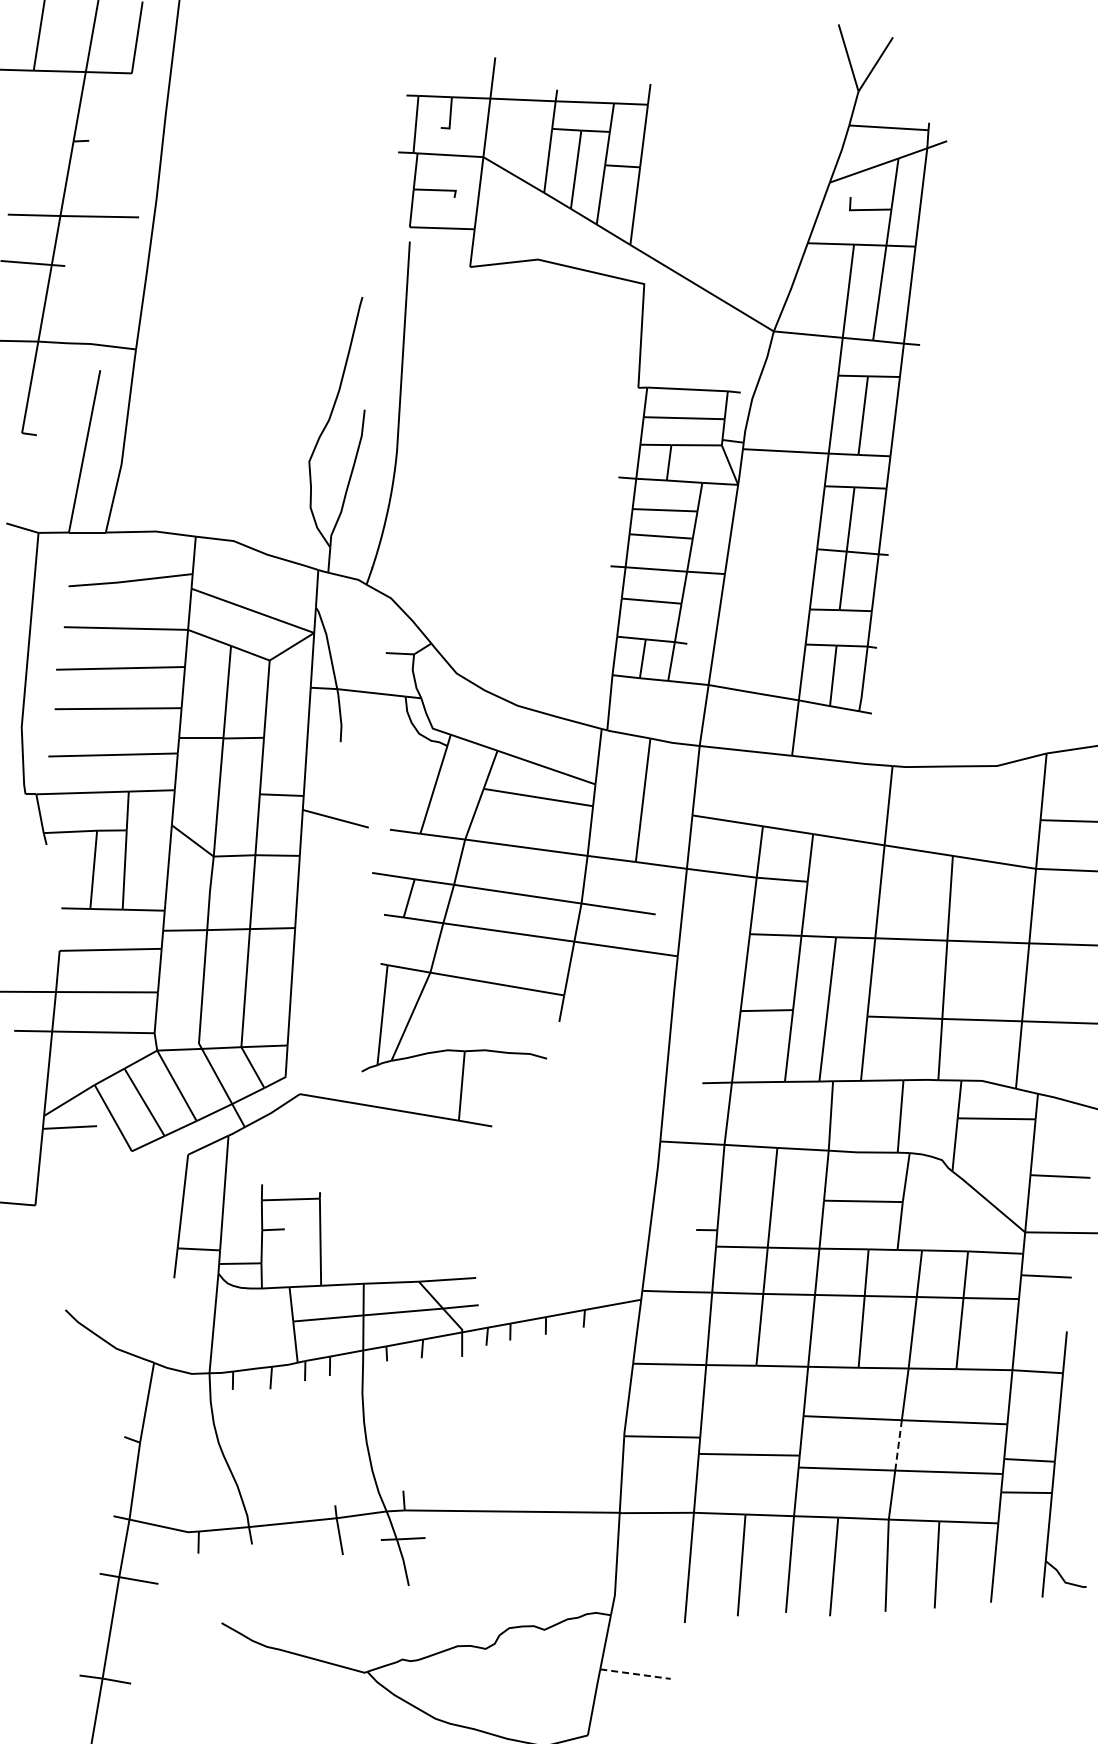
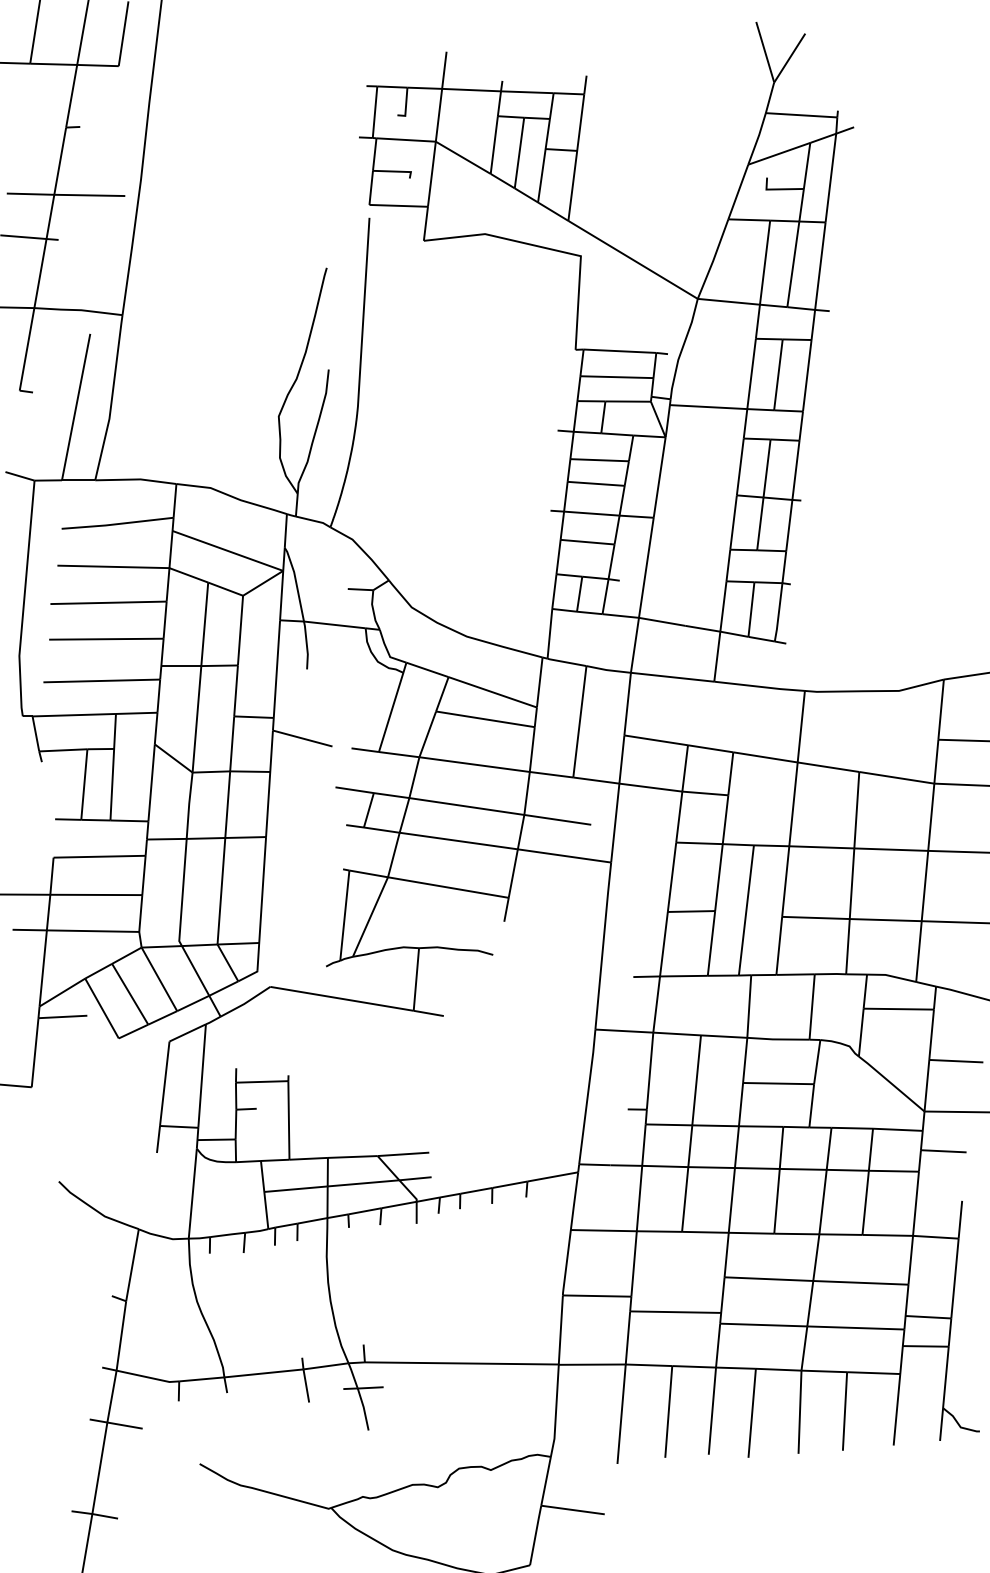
line: (898, 1444) -> (810, 1302), dashed -> solid
line: (635, 1674) -> (573, 1510), dashed -> solid

